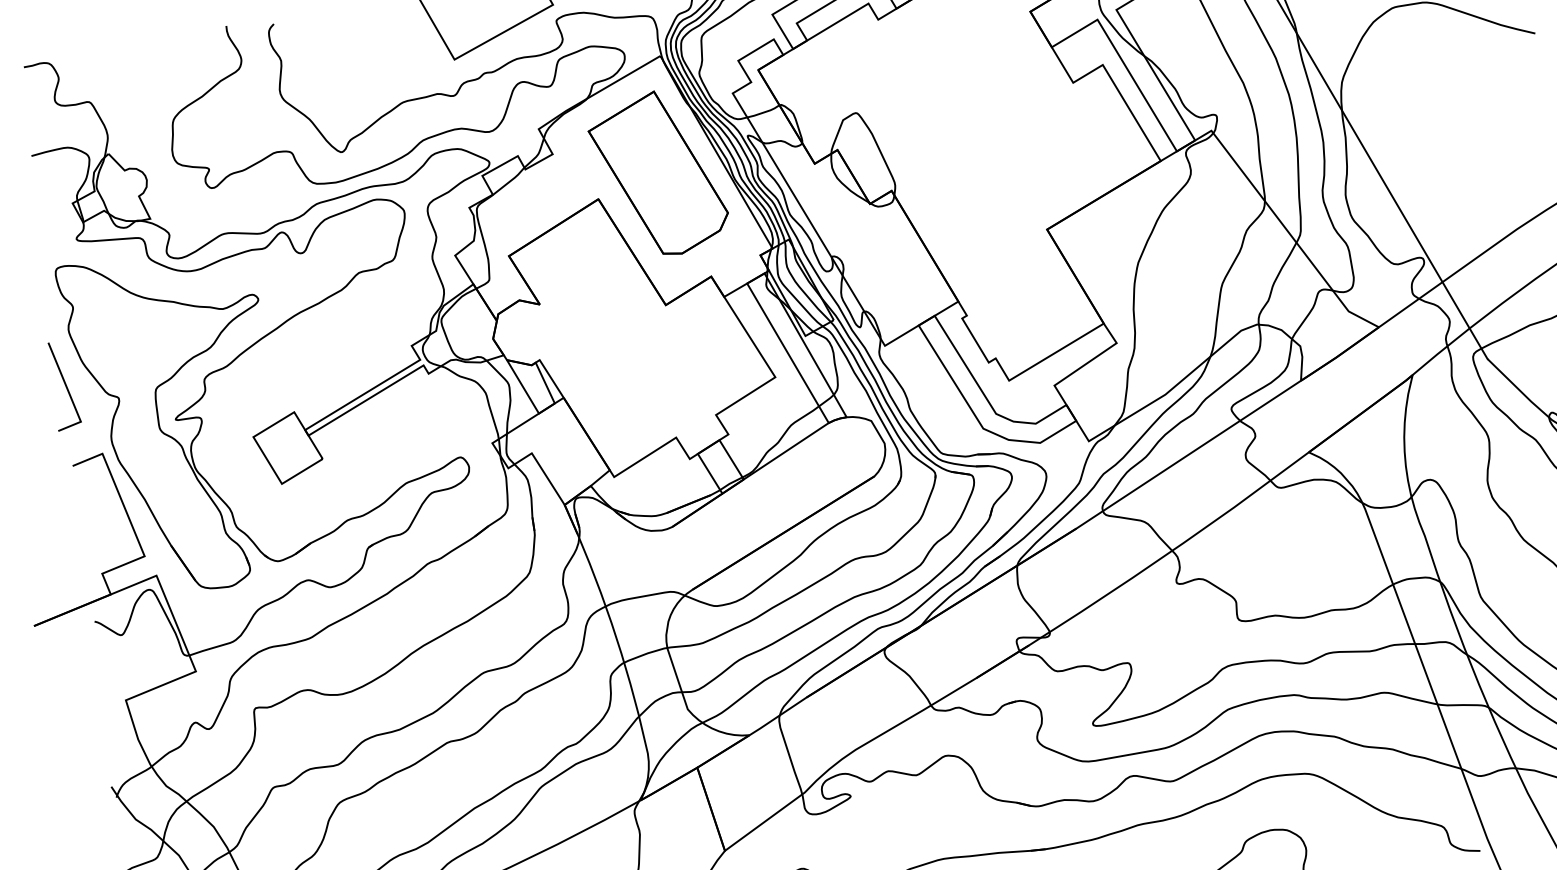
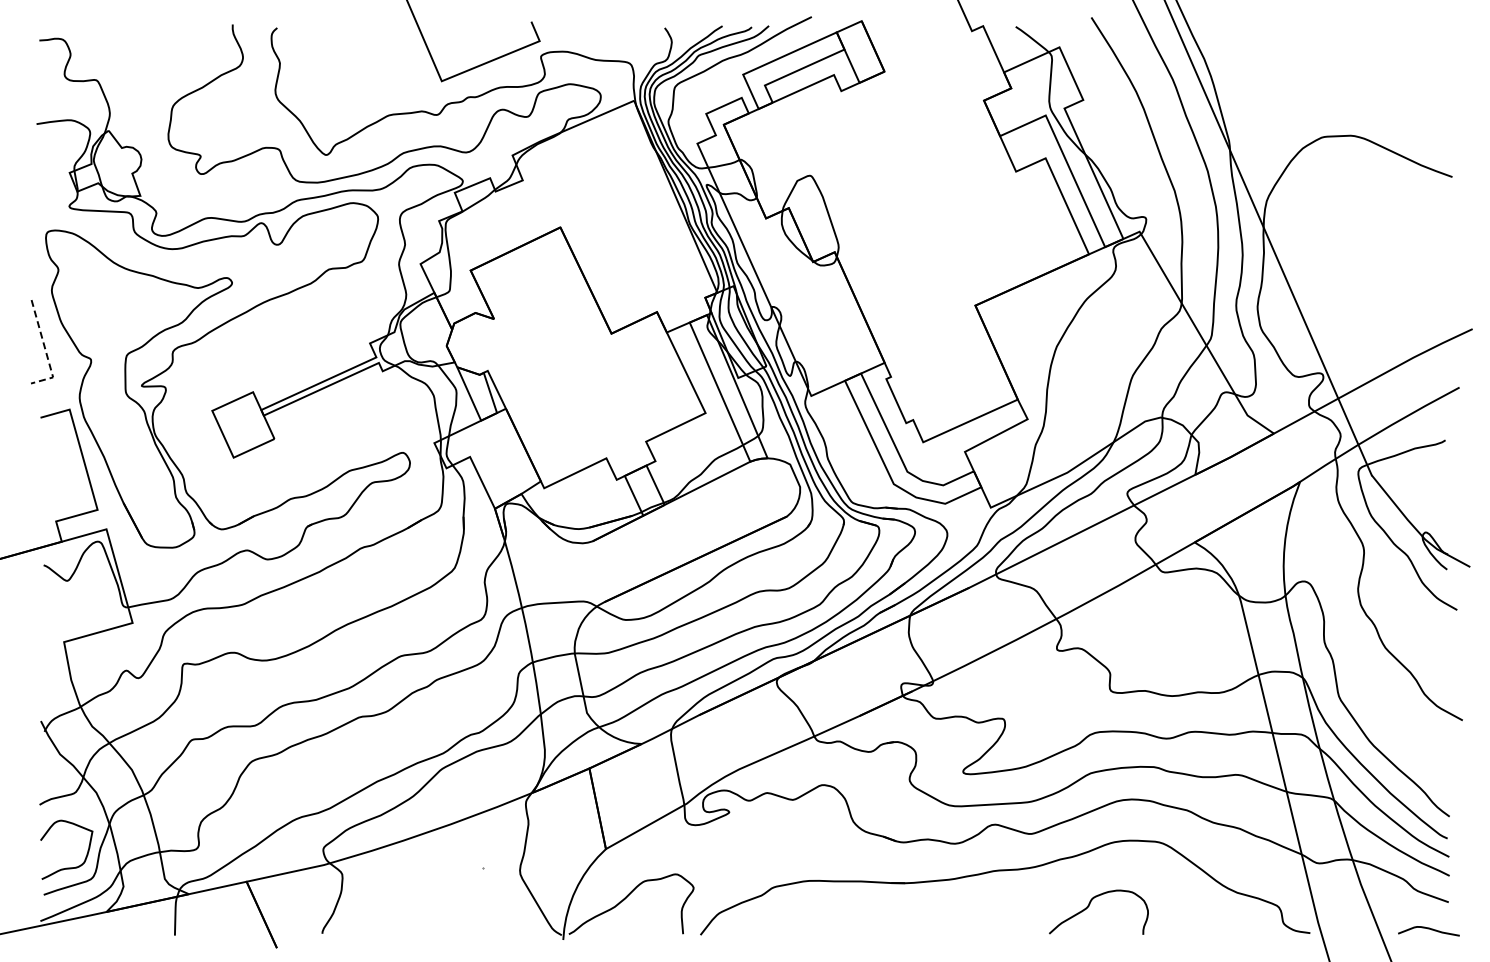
part: (657, 174) -> (618, 210), removed
line: (69, 394) -> (45, 350), solid -> dashed

